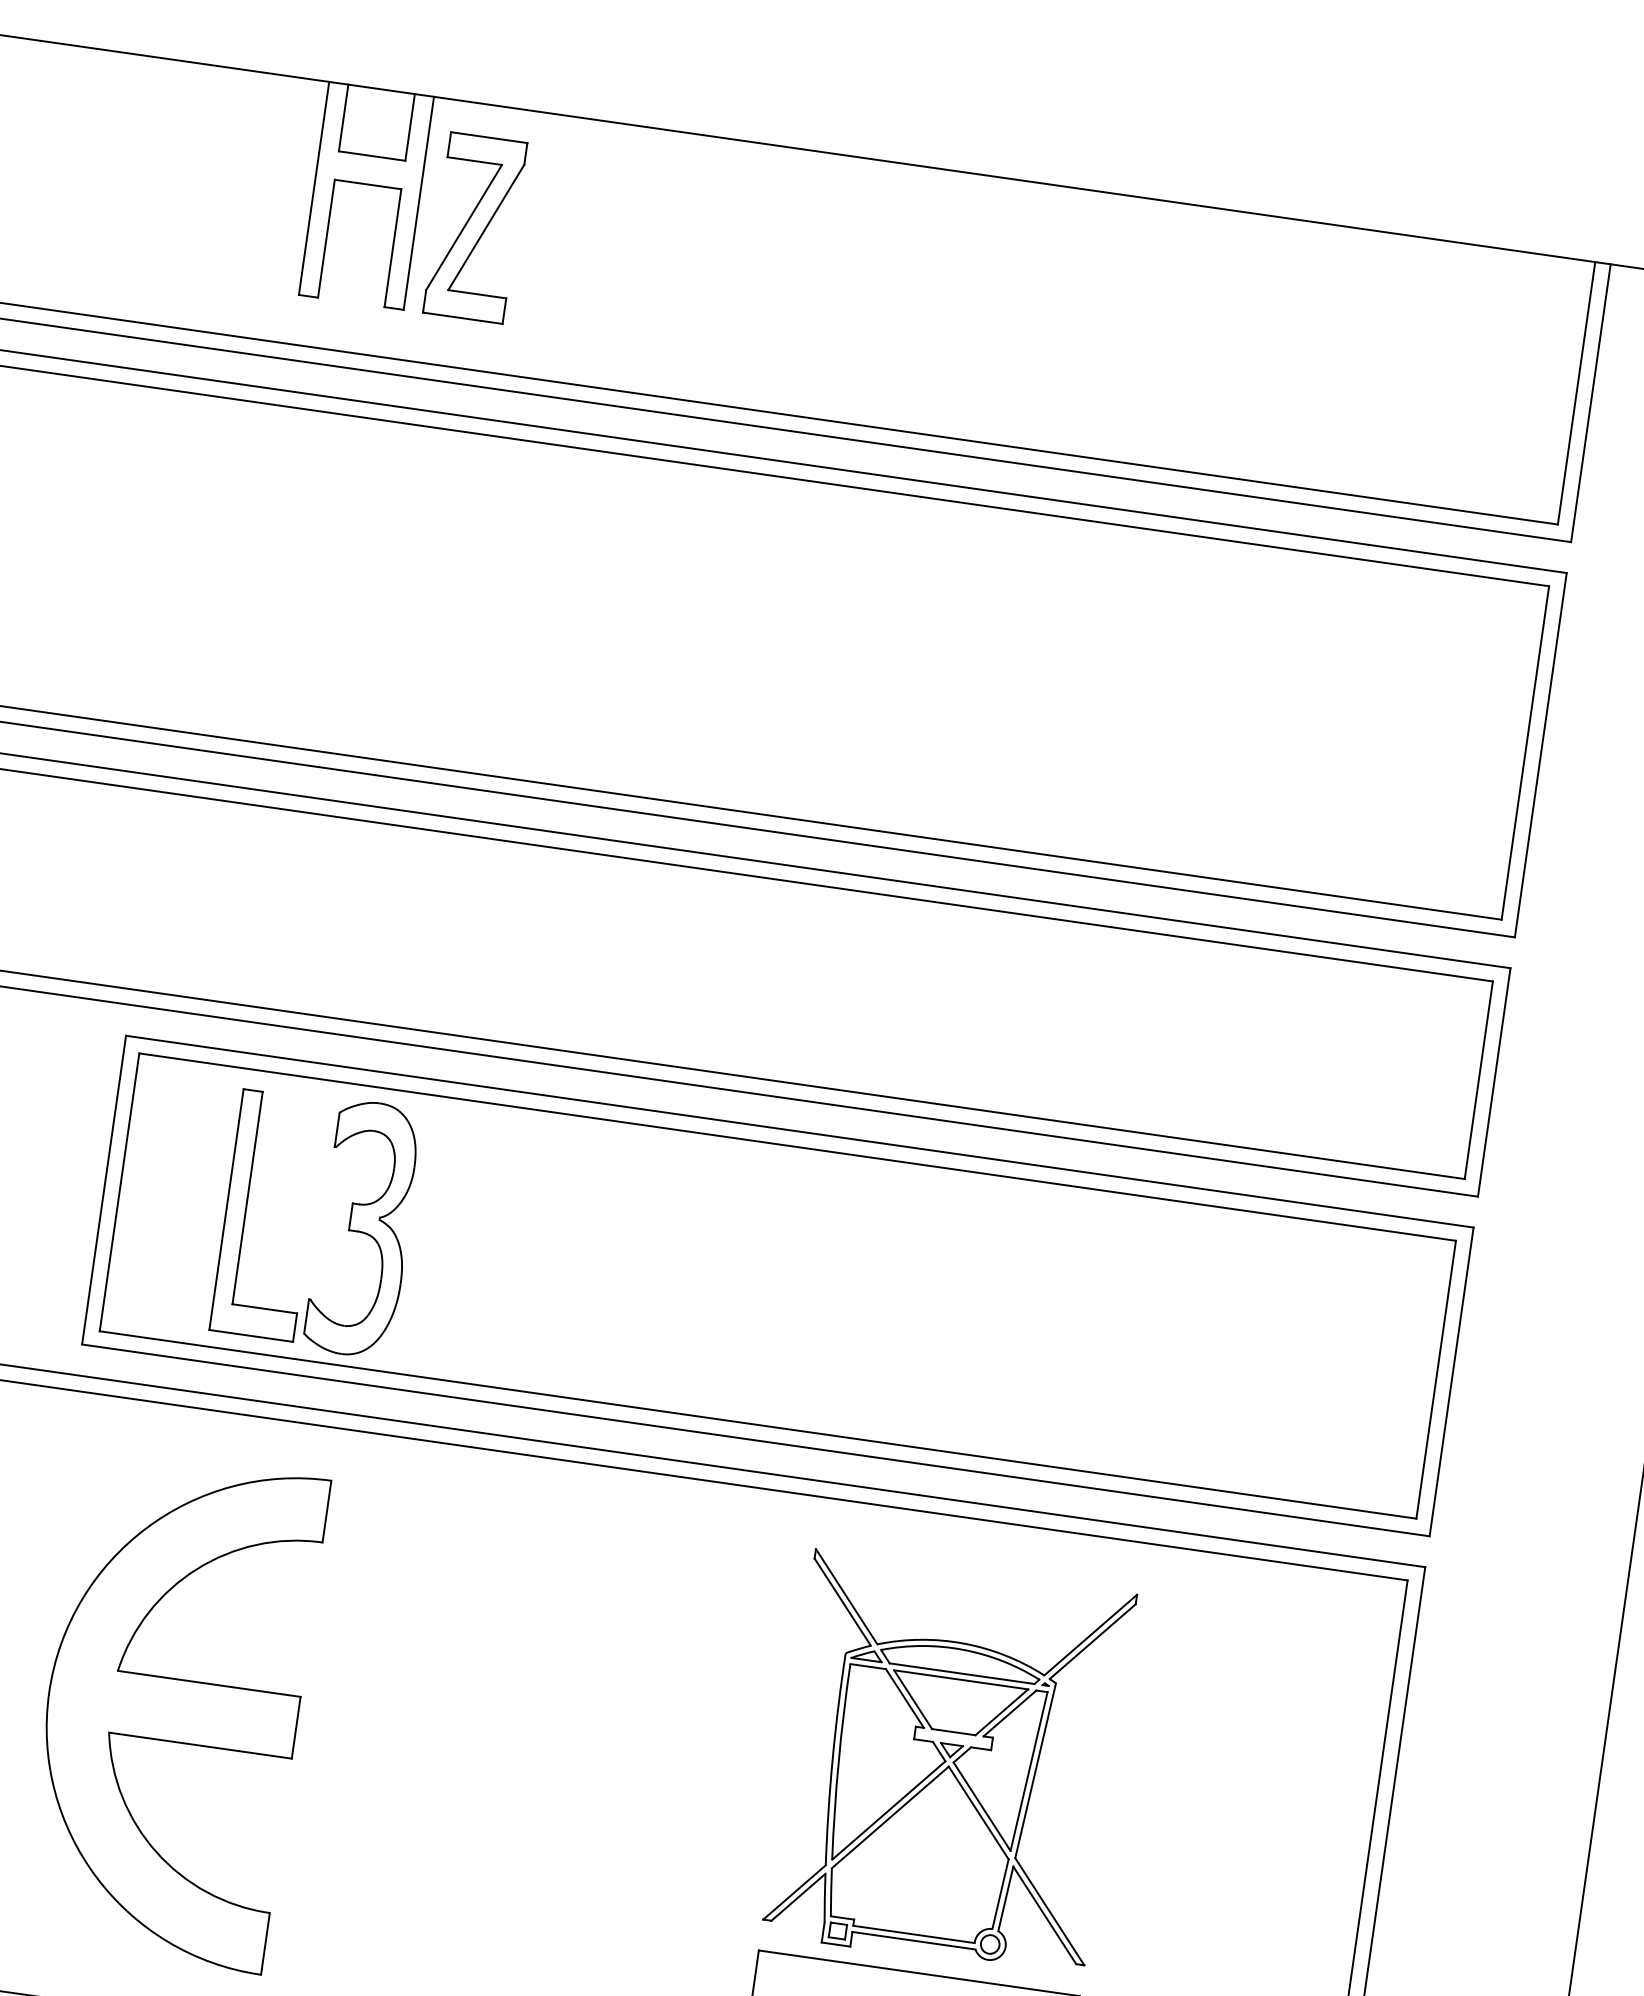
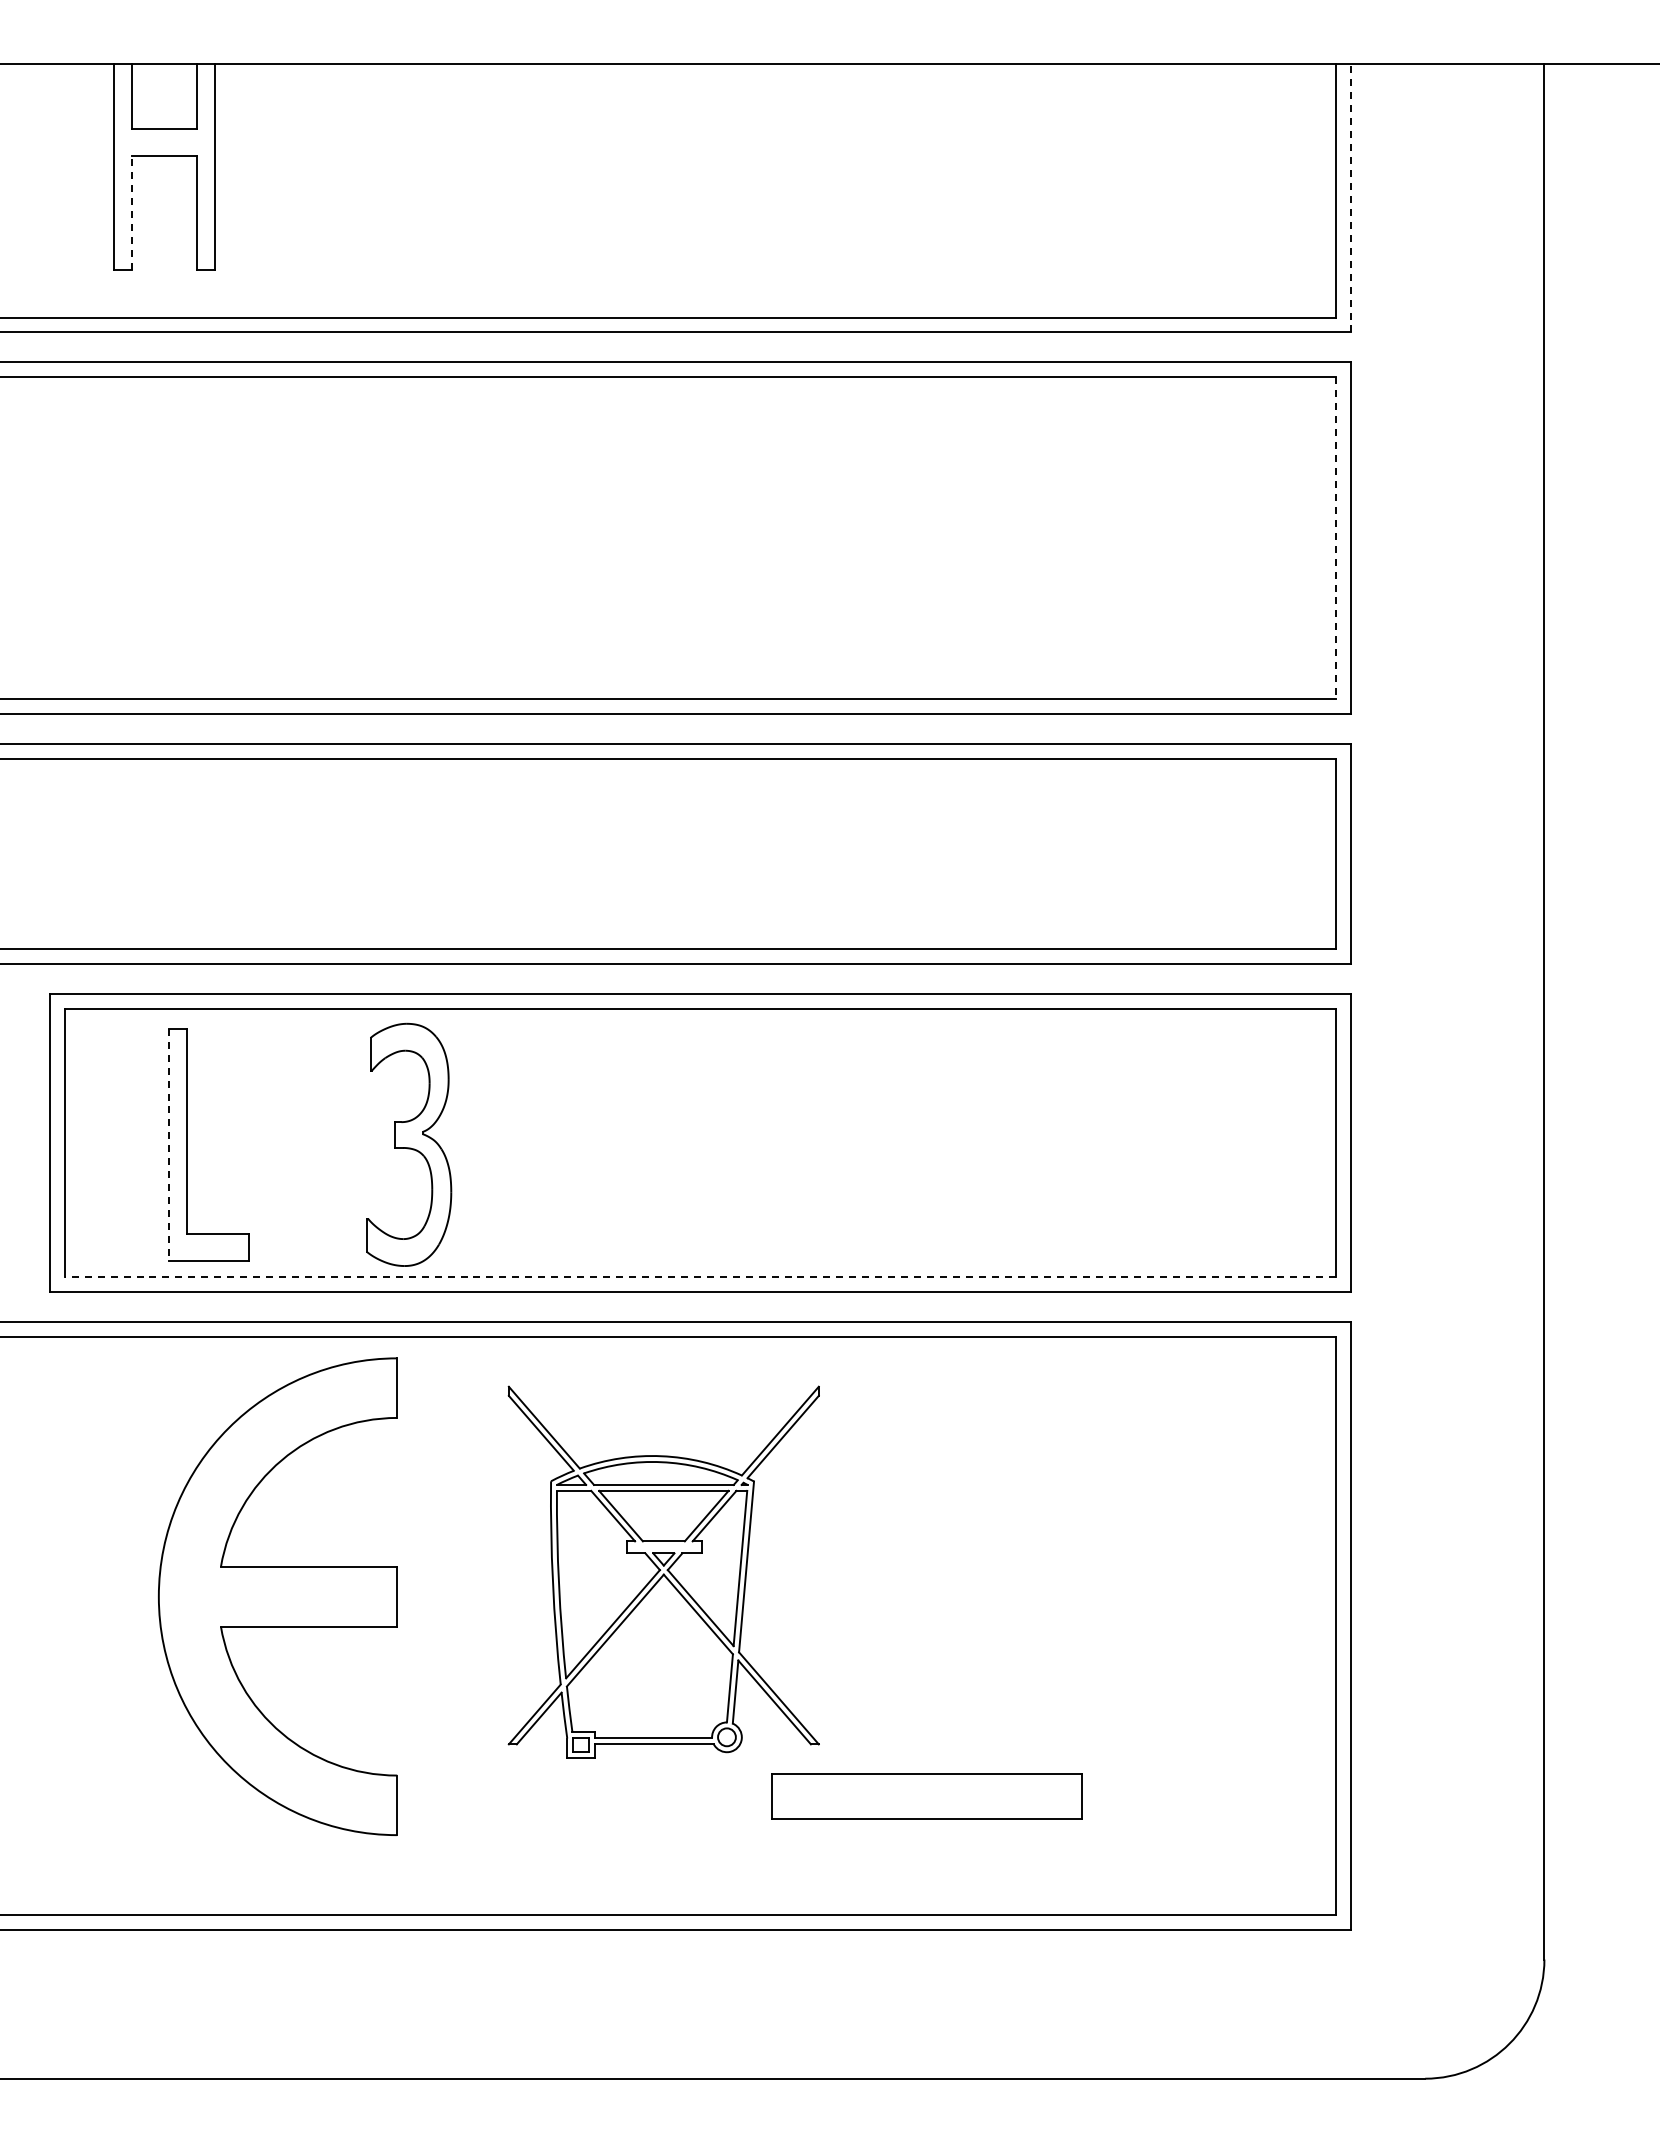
part: (475, 227) -> (271, 182), removed
line: (326, 239) -> (132, 213), solid -> dashed
line: (1590, 402) -> (1350, 197), solid -> dashed
line: (1524, 753) -> (1335, 538), solid -> dashed
line: (226, 1210) -> (168, 1145), solid -> dashed
part: (364, 1228) -> (409, 1144), moved
line: (757, 1425) -> (699, 1277), solid -> dashed
part: (172, 1709) -> (277, 1596), moved
part: (948, 1763) -> (663, 1571), moved

